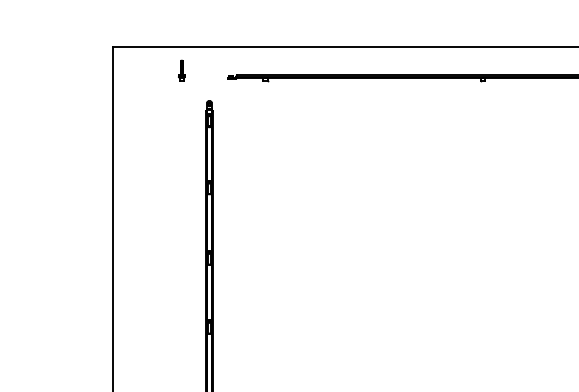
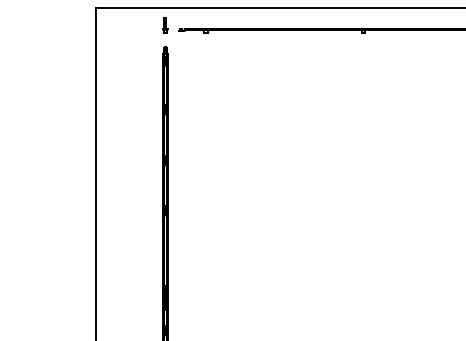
part: (181, 71) -> (165, 25), moved

